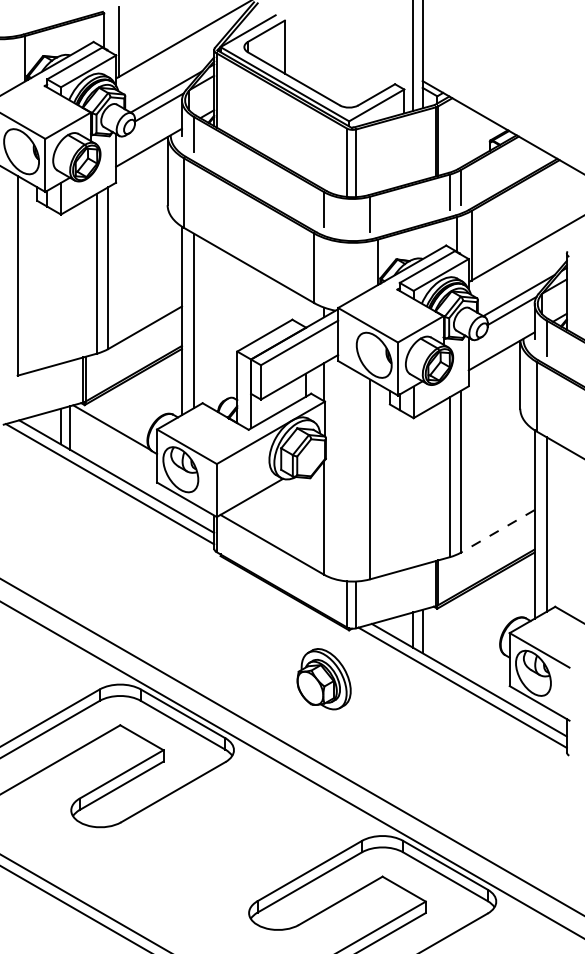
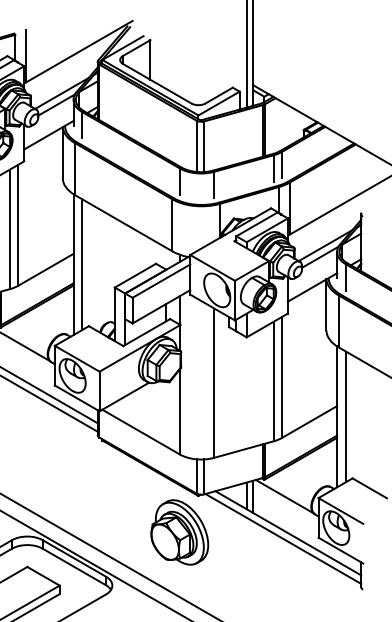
line: (497, 531) -> (309, 422), dashed -> solid
line: (464, 630) -> (284, 496), added
part: (323, 679) -> (179, 532), size x1.43

